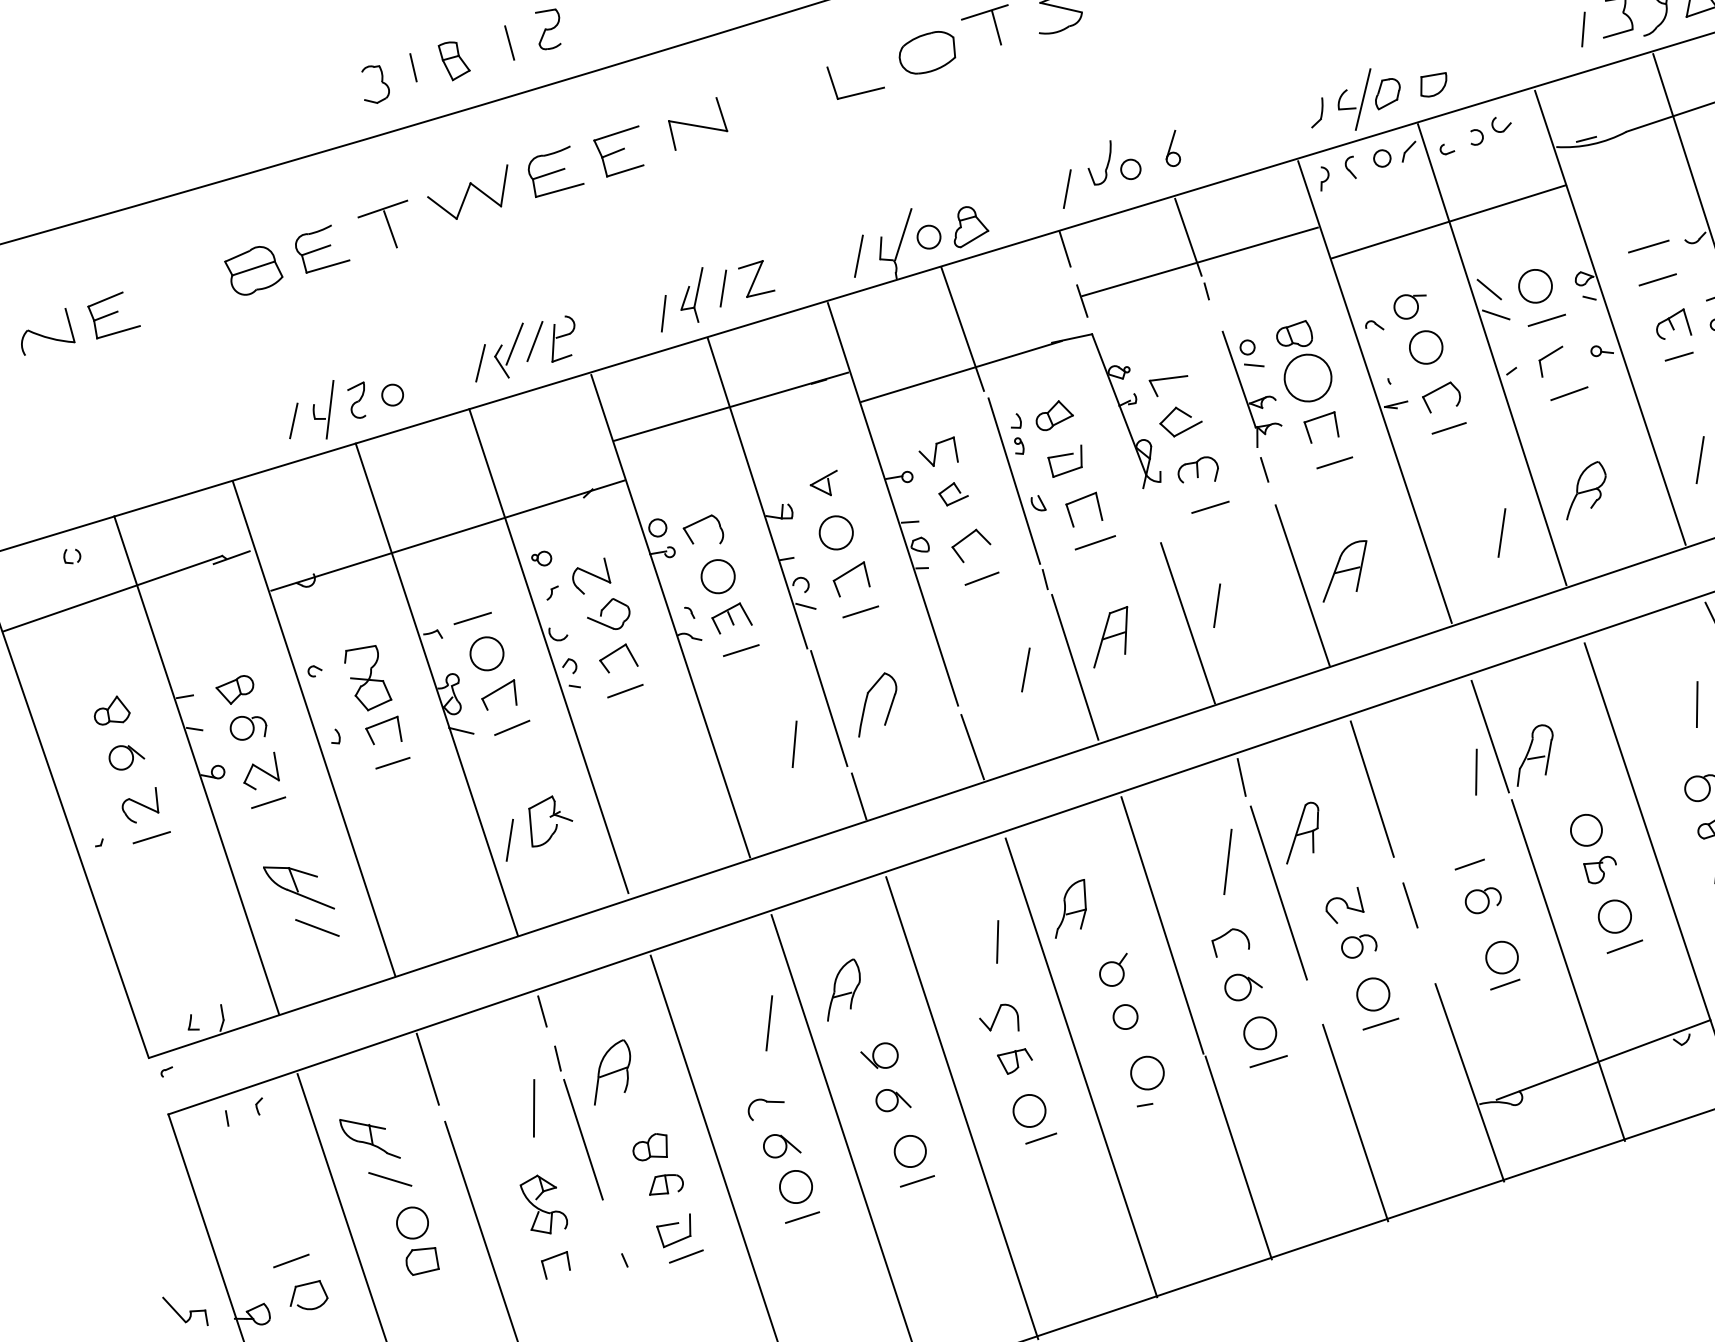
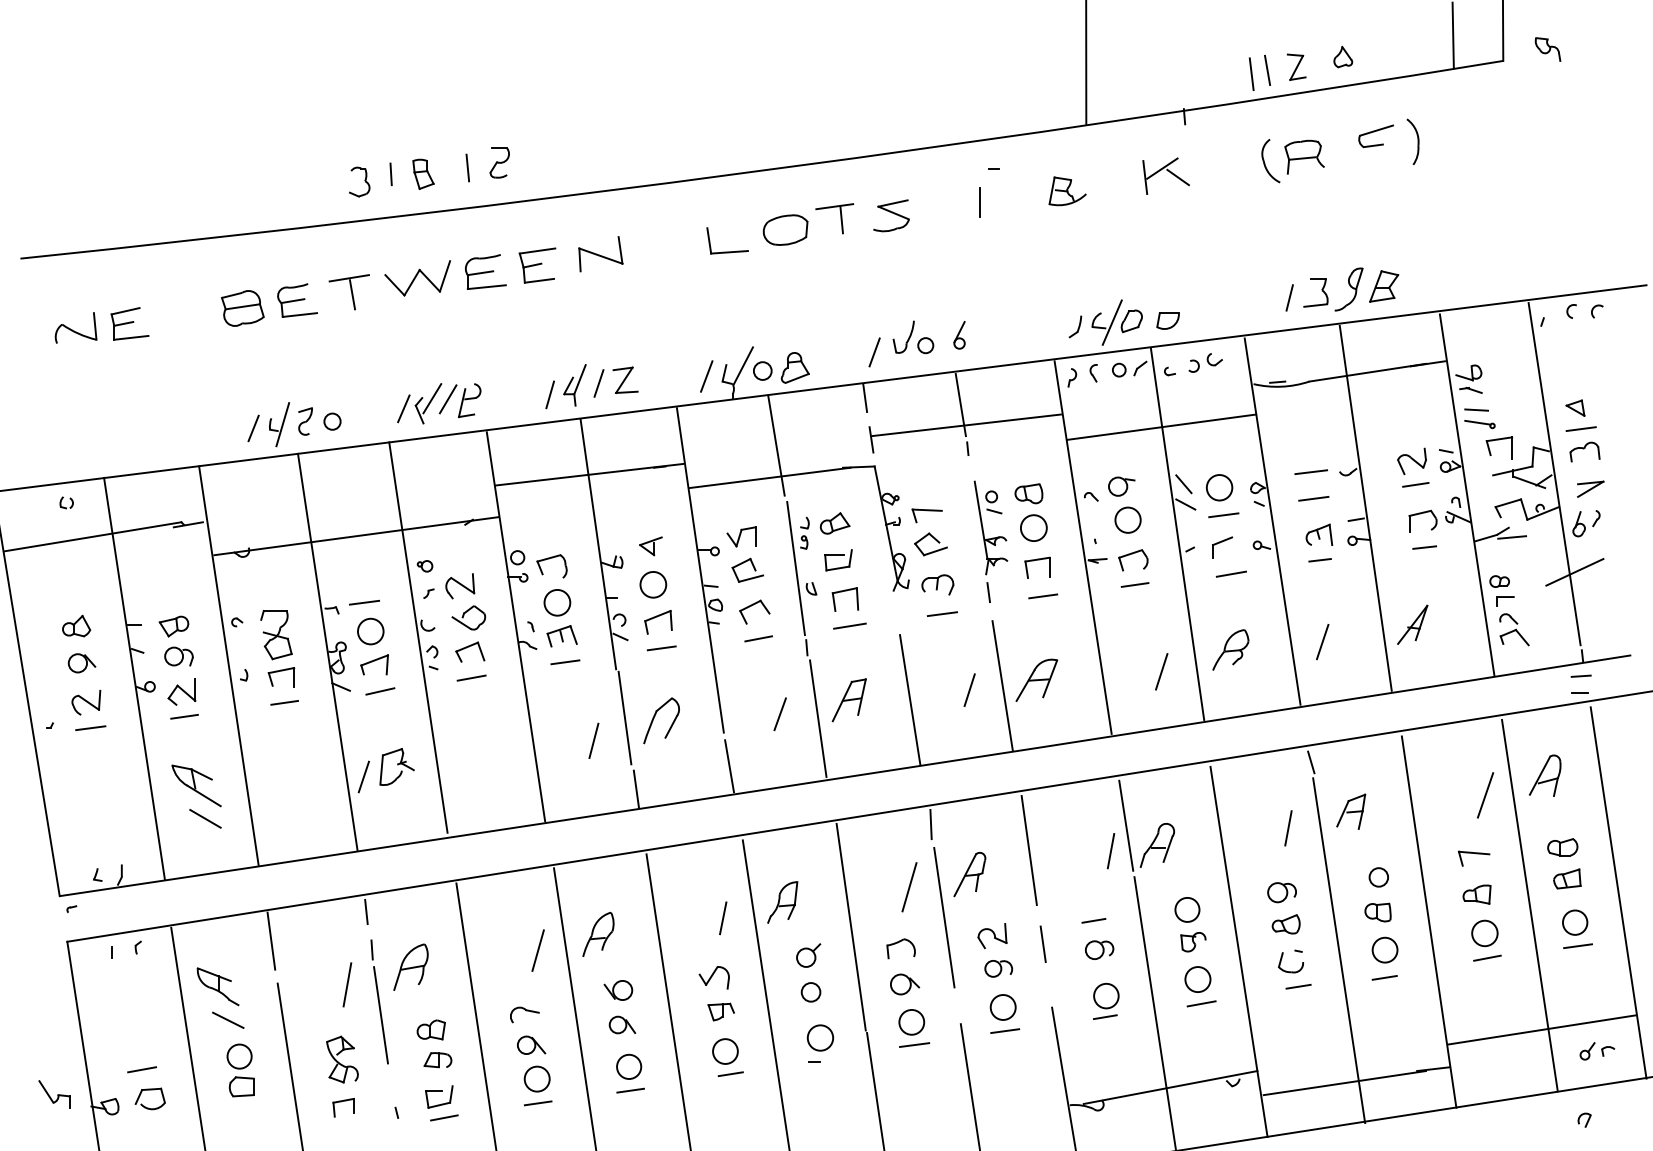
circle: (1307, 378) -> (1033, 528), size x0.71
part: (952, 492) -> (747, 569), size x1.43
line: (1216, 604) -> (969, 689), moved

